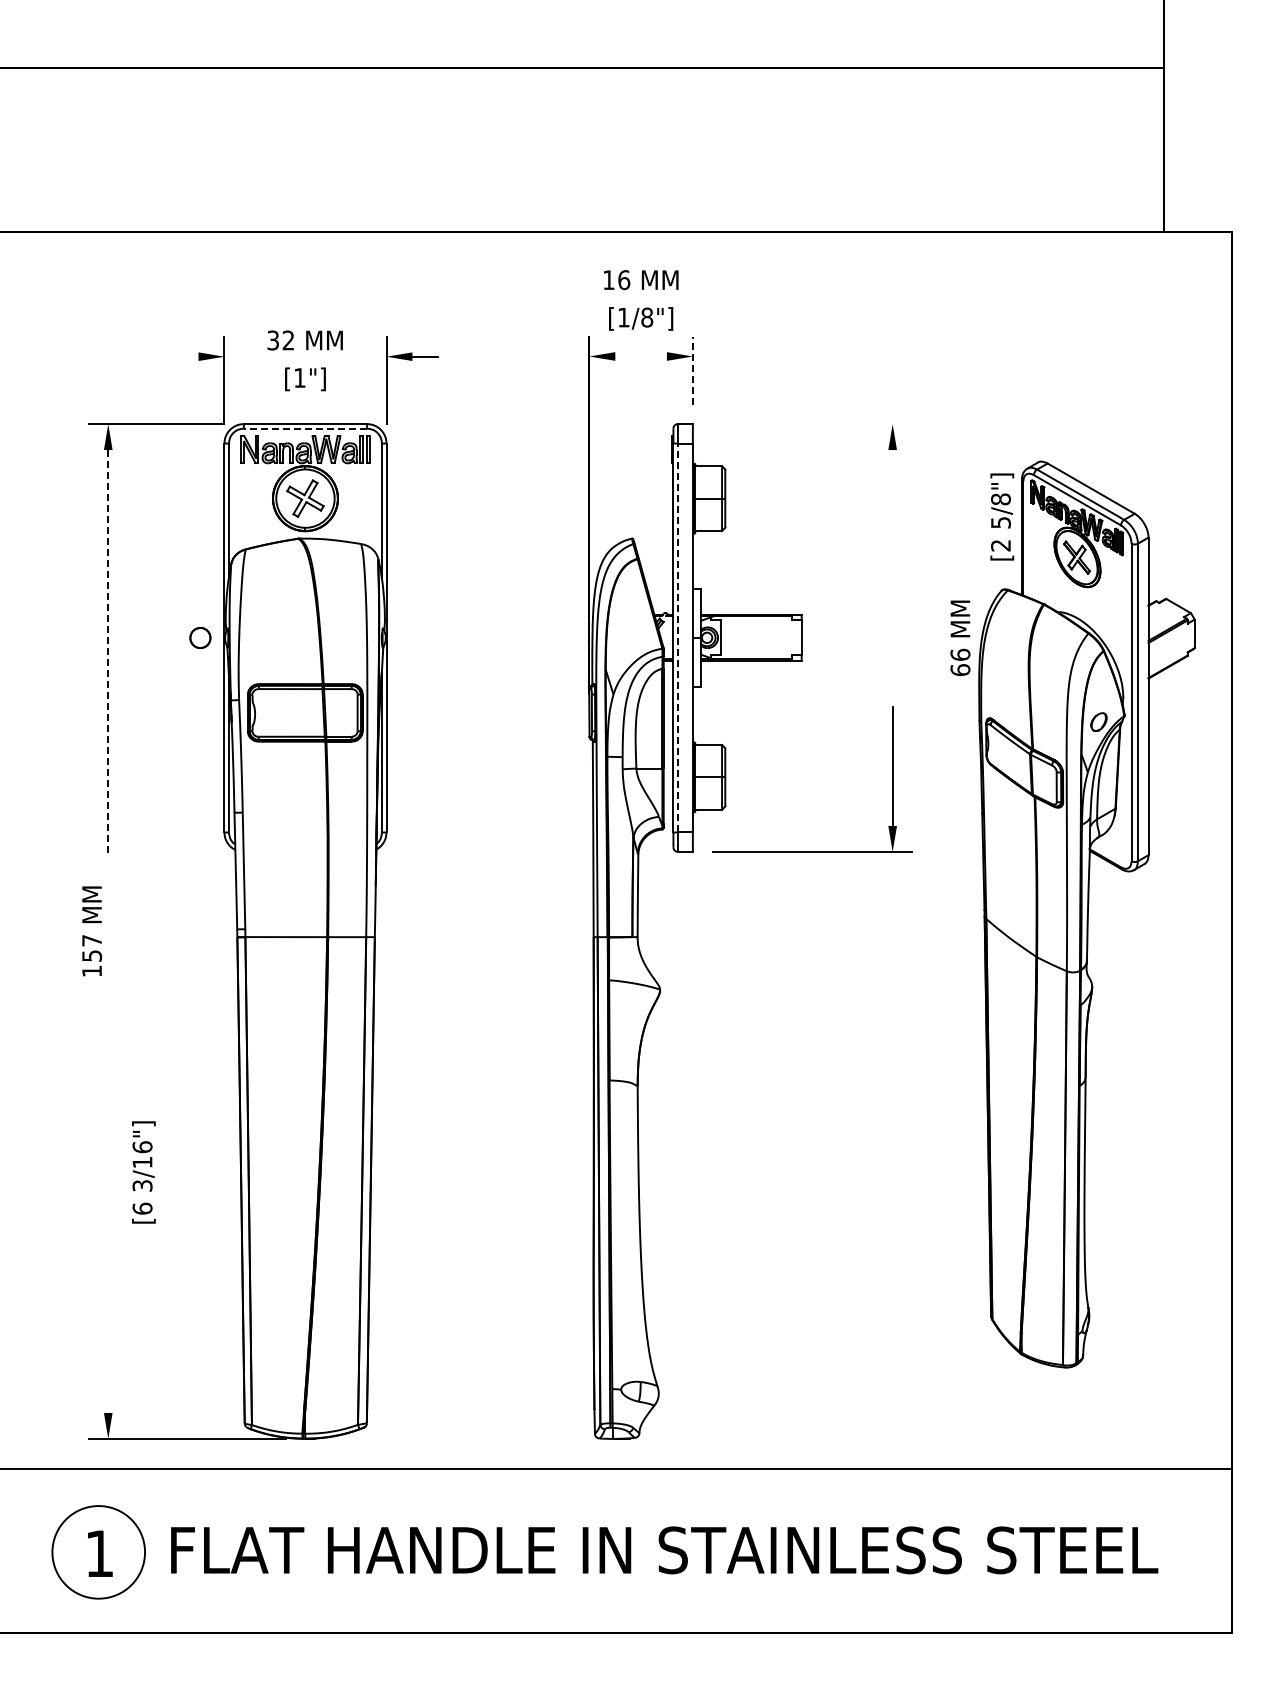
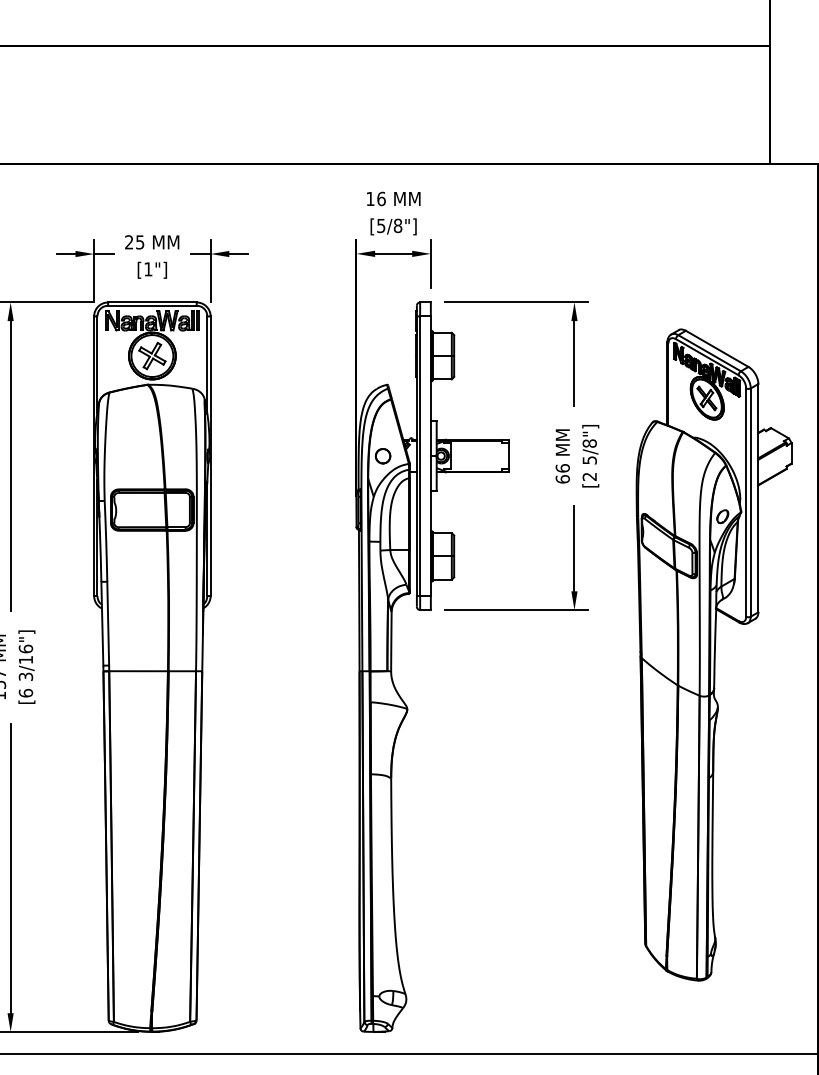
text: (623, 317) -> (380, 225), [1/8"] -> [5/8"]
text: (280, 340) -> (134, 242), 32 -> 25
line: (185, 356) -> (66, 253), added
line: (237, 356) -> (103, 253), added
line: (372, 356) -> (200, 253), added
line: (640, 356) -> (393, 253), added
line: (692, 370) -> (430, 263), dashed -> solid
line: (812, 424) -> (516, 302), added
line: (305, 428) -> (152, 305), dashed -> solid
line: (892, 509) -> (574, 363), added
text: (1002, 516) -> (590, 455), moved
line: (677, 637) -> (419, 455), dashed -> solid
text: (960, 637) -> (562, 455), moved
part: (200, 638) -> (383, 456), moved
line: (108, 651) -> (10, 465), dashed -> solid
text: (143, 1172) -> (26, 667), moved
line: (108, 1211) -> (10, 868), added

